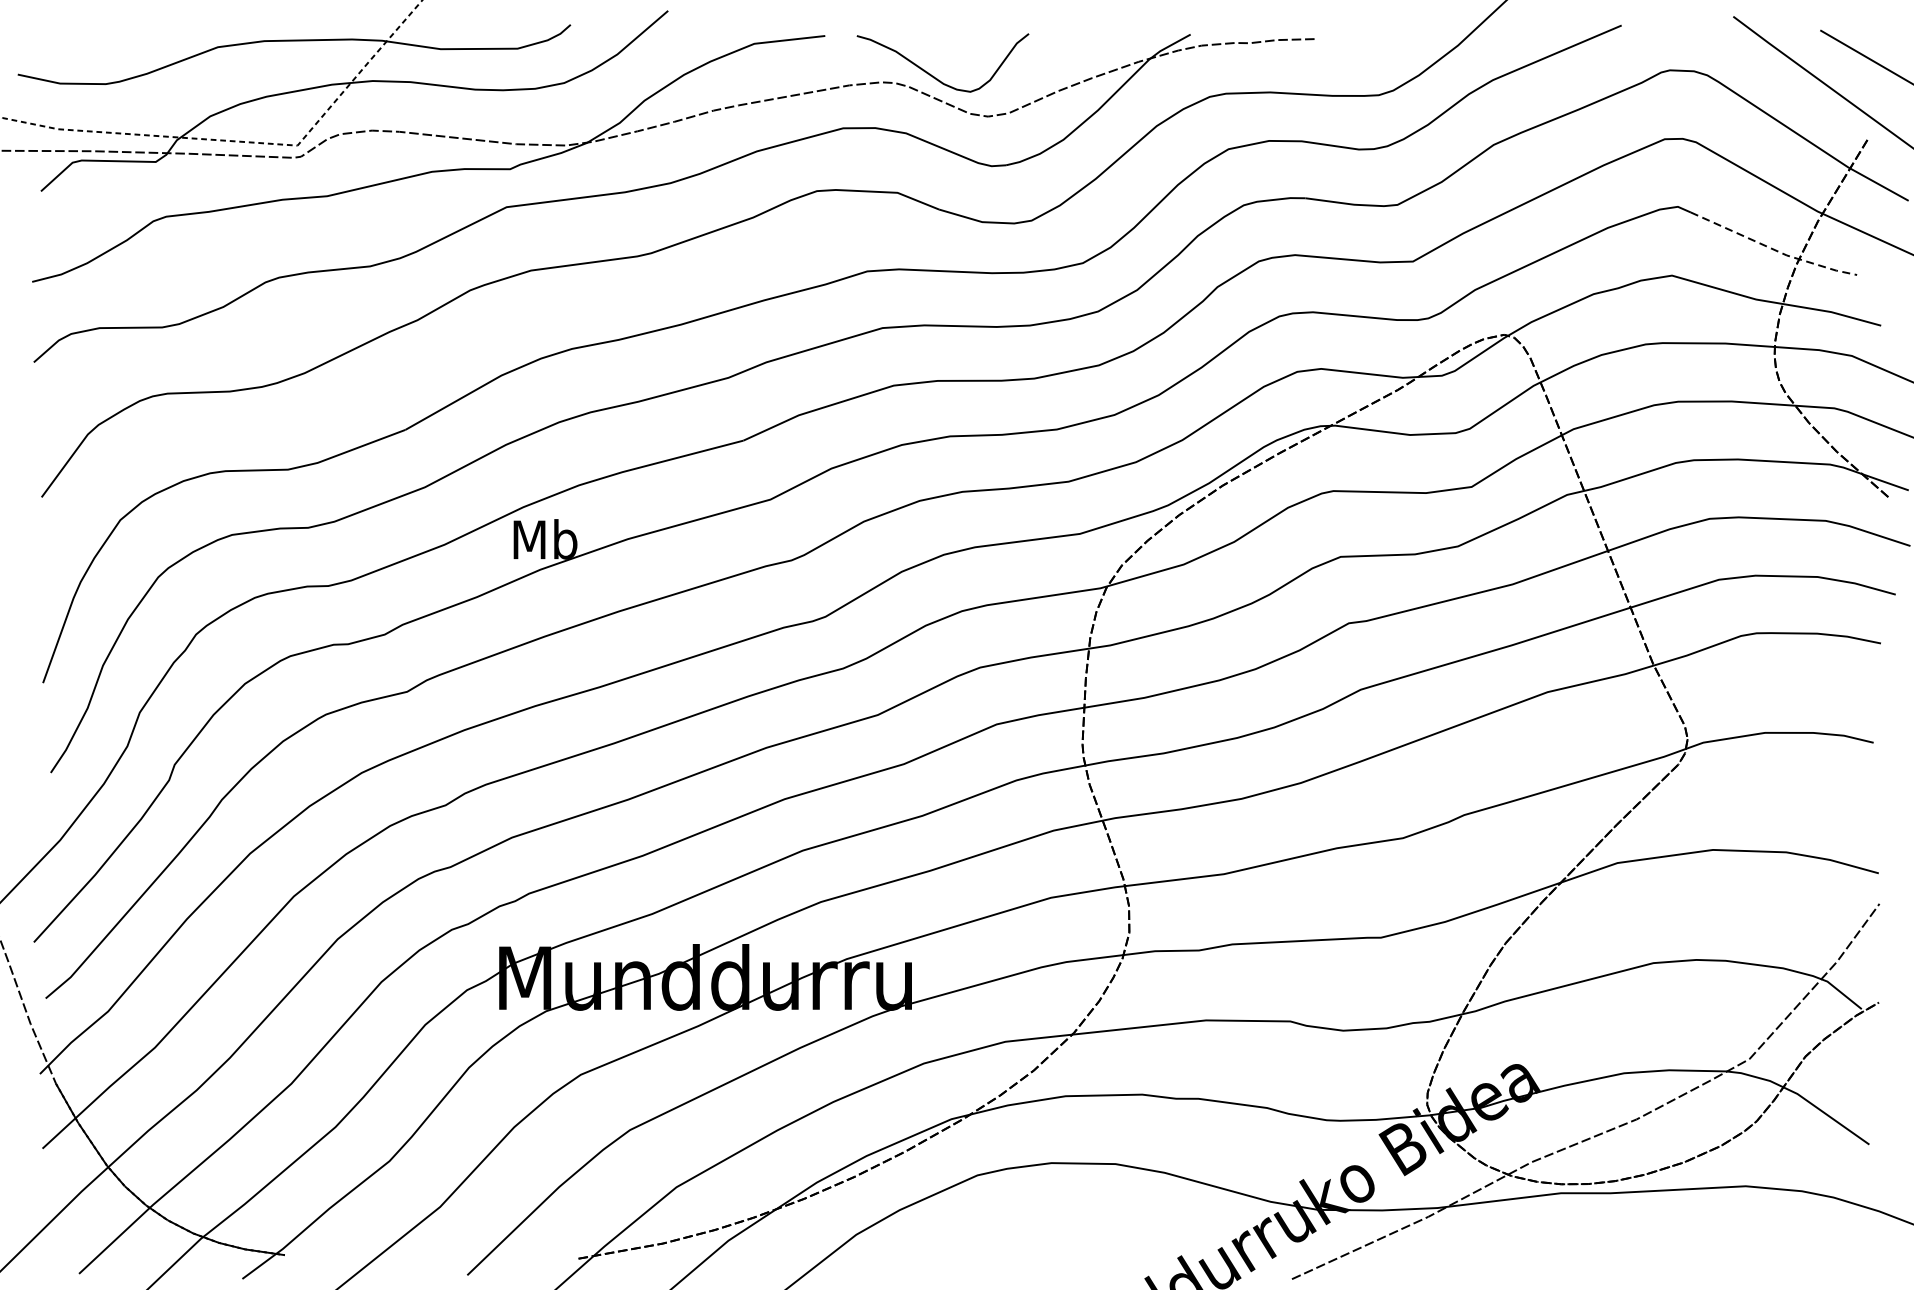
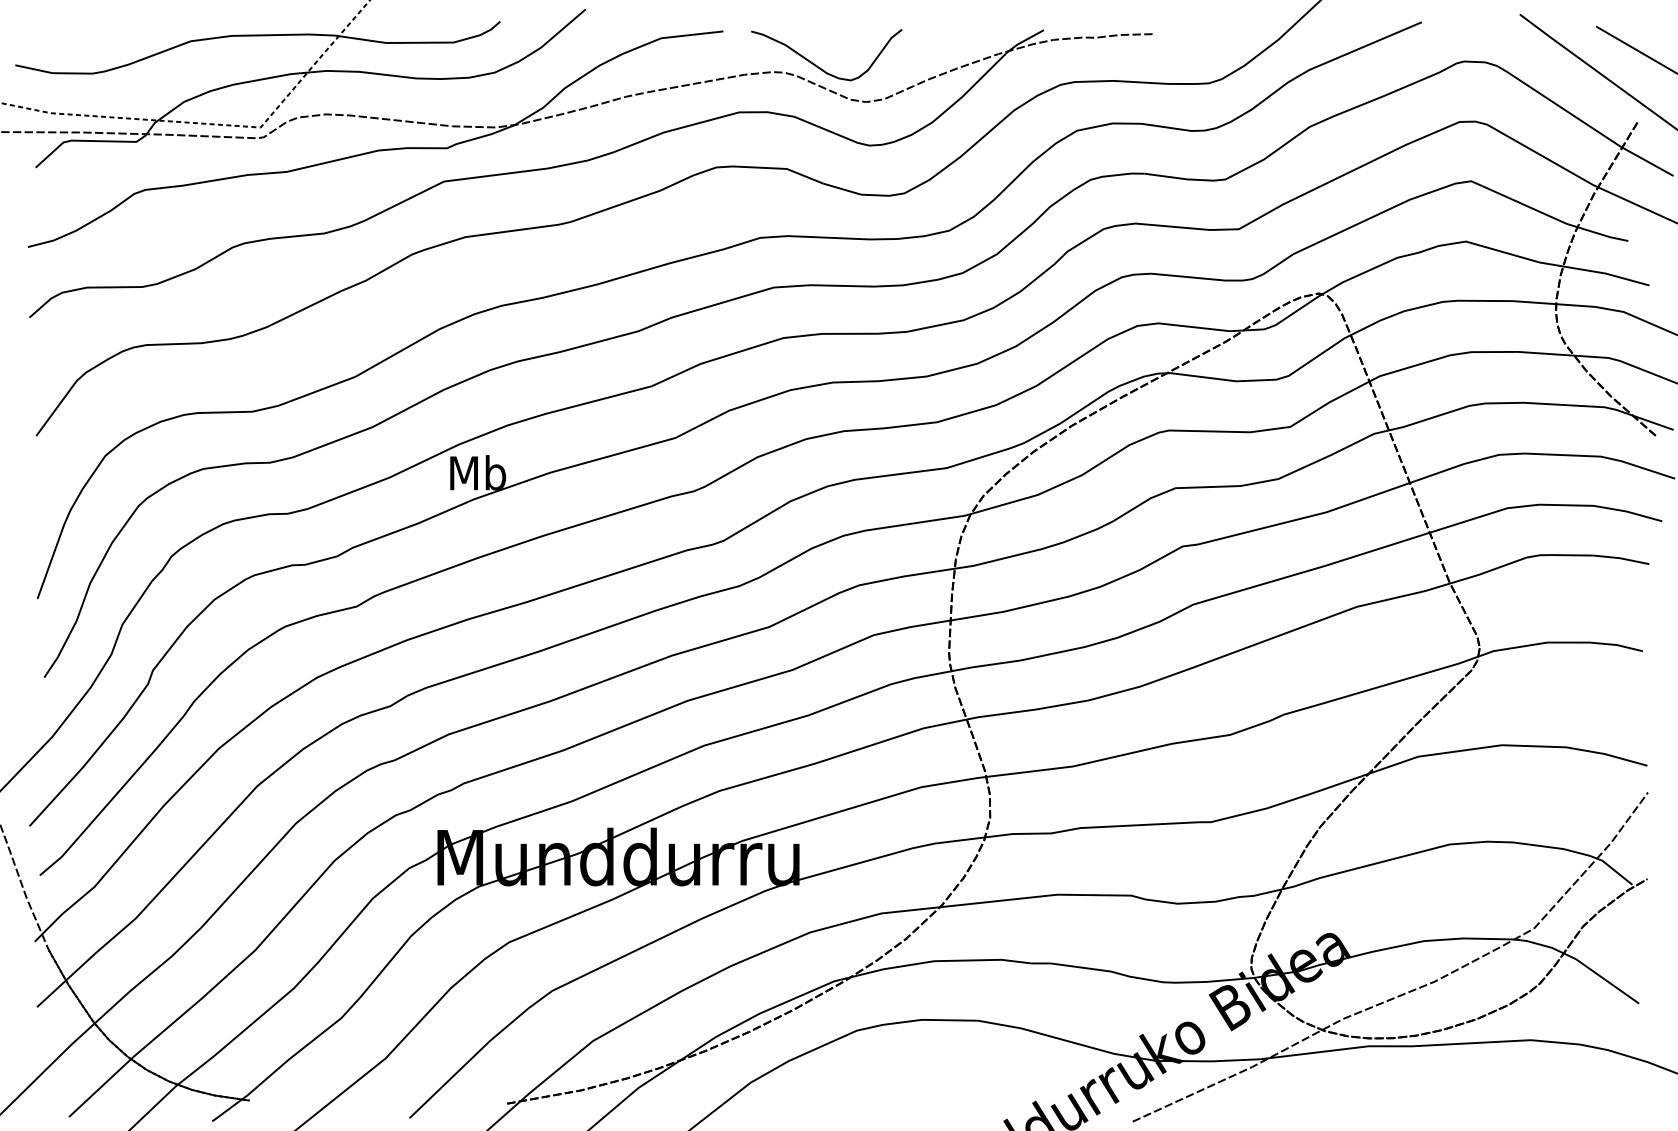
line: (1774, 249) -> (1555, 218), dashed -> solid

